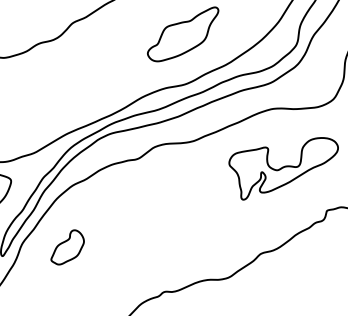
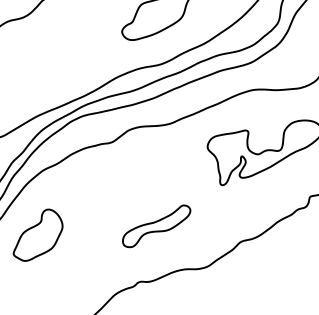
part: (180, 238) -> (156, 225), added
part: (67, 247) -> (37, 235), size x1.43

